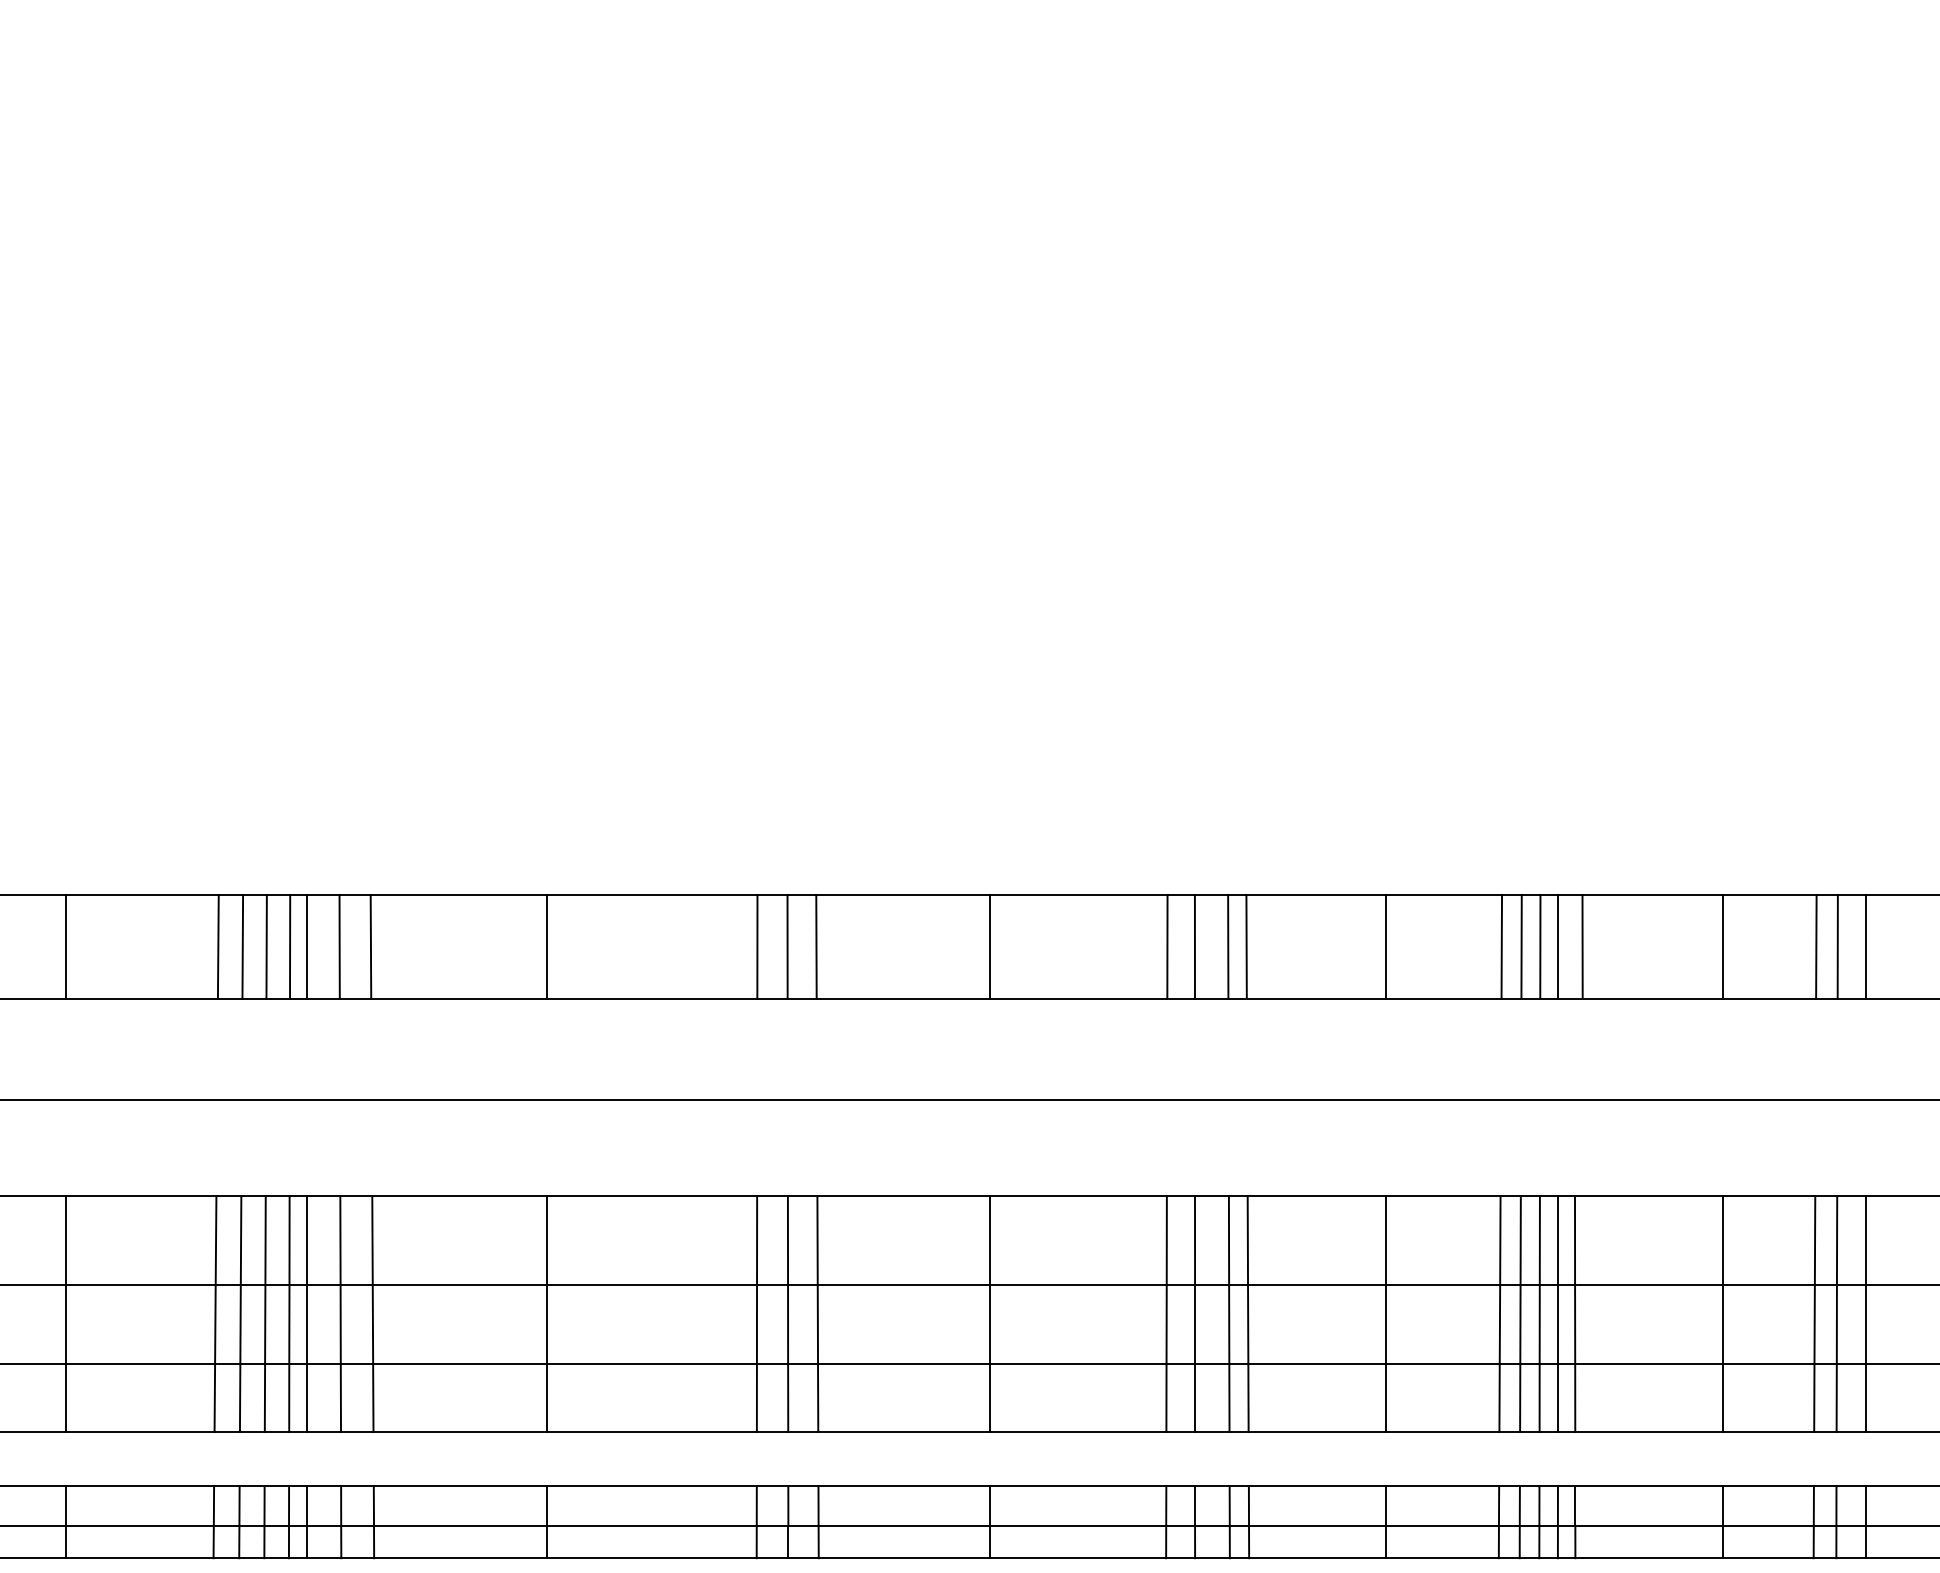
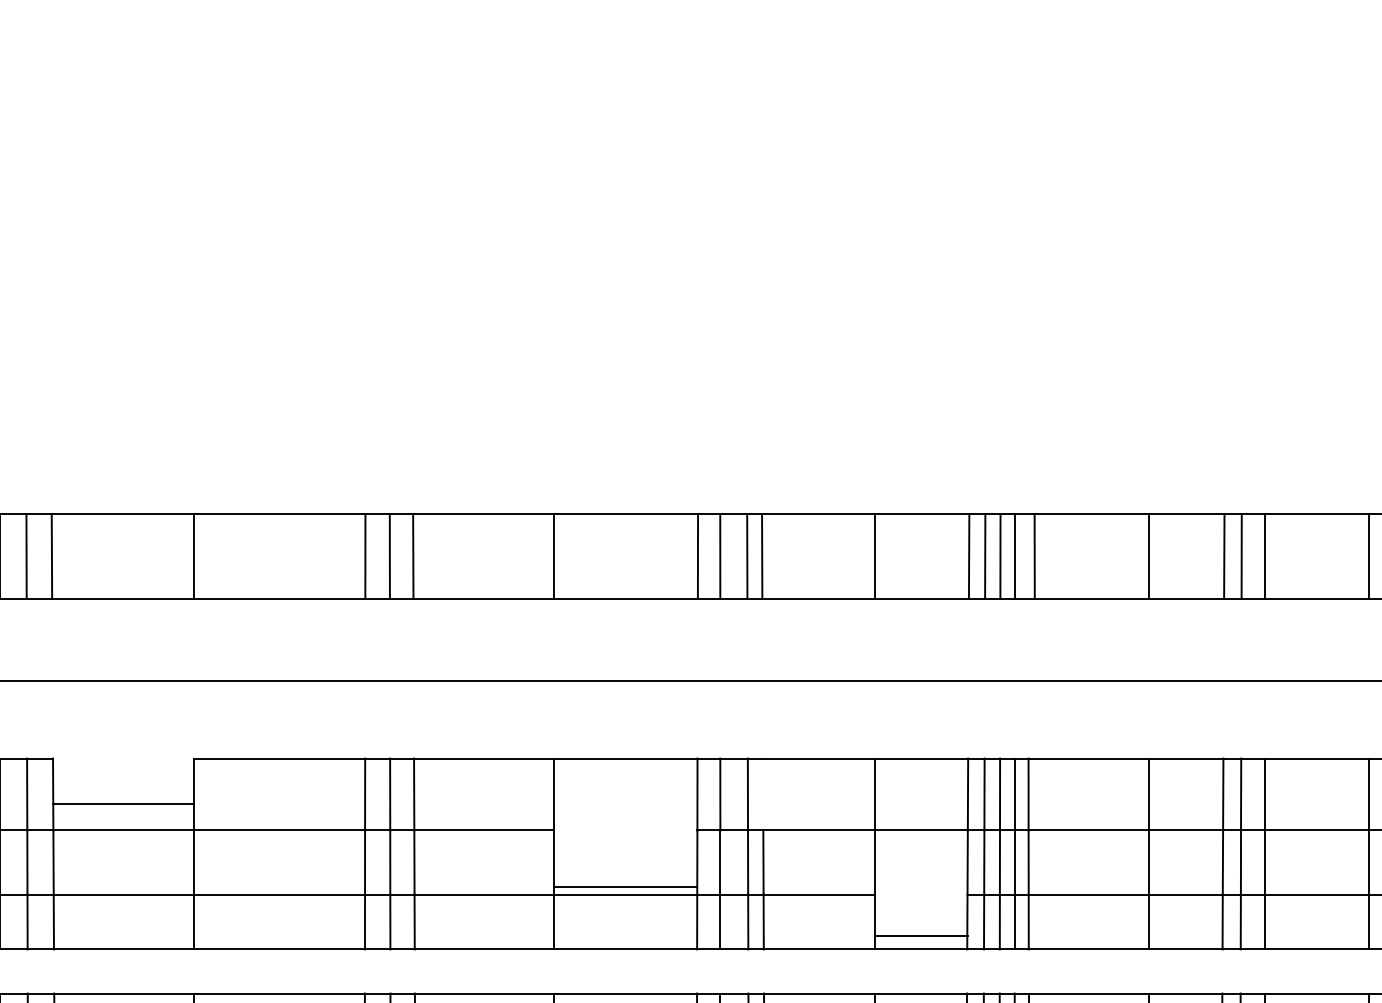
line: (459, 1196) -> (123, 804), moved
line: (1247, 1240) -> (762, 794), removed
line: (1078, 1284) -> (625, 886), moved
line: (1442, 1364) -> (921, 936), moved

